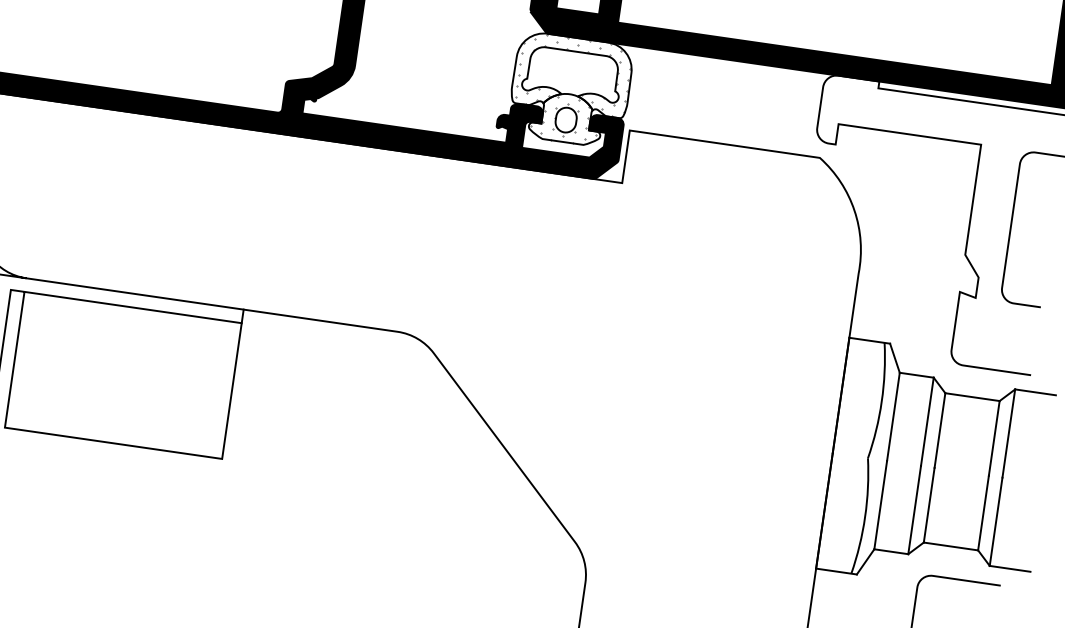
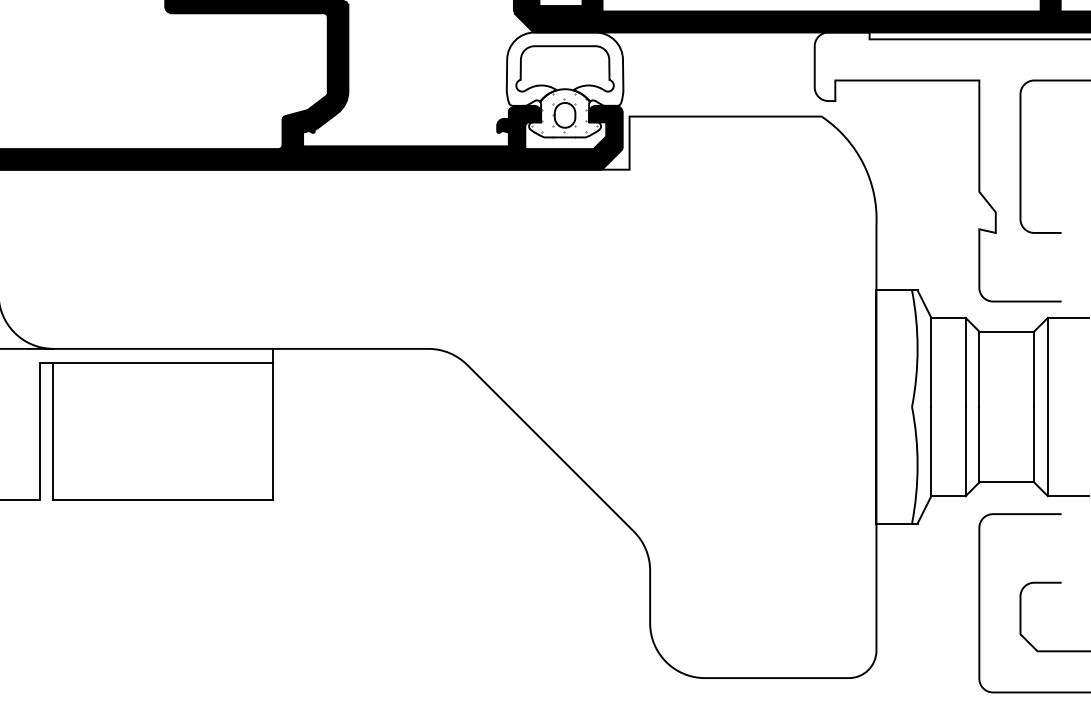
hatch: (573, 73) -> (565, 68), removed

